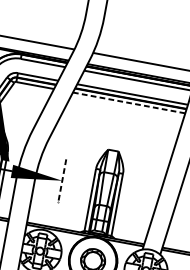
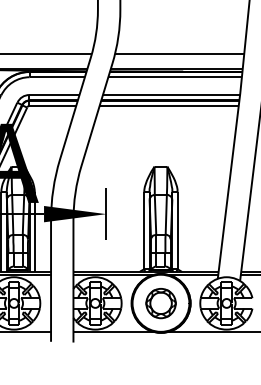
line: (129, 103) -> (169, 106), dashed -> solid
line: (62, 181) -> (106, 214), dashed -> solid

